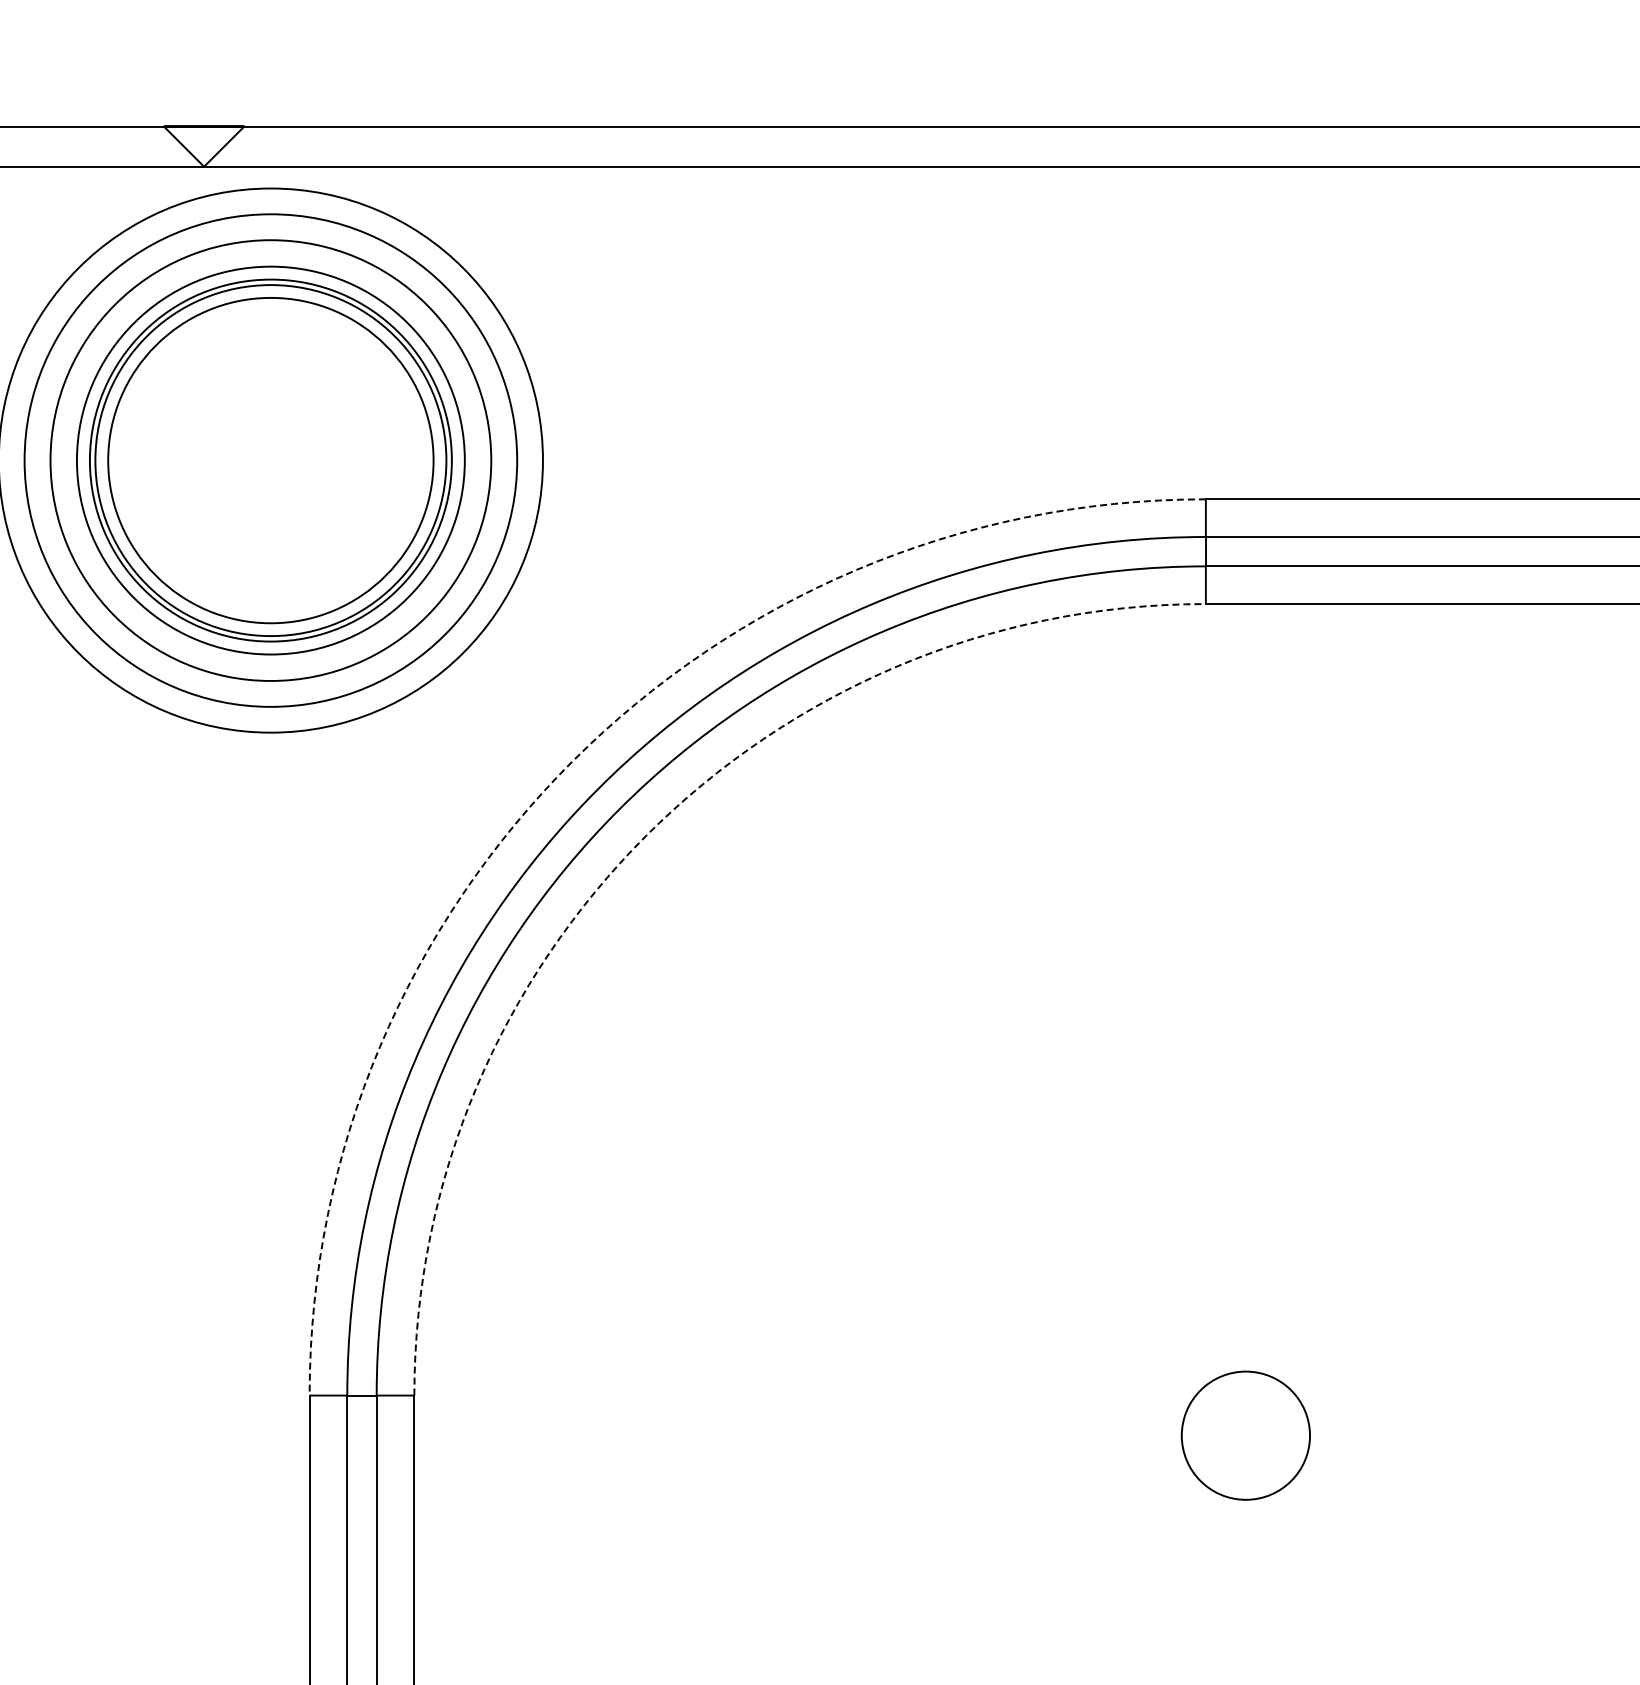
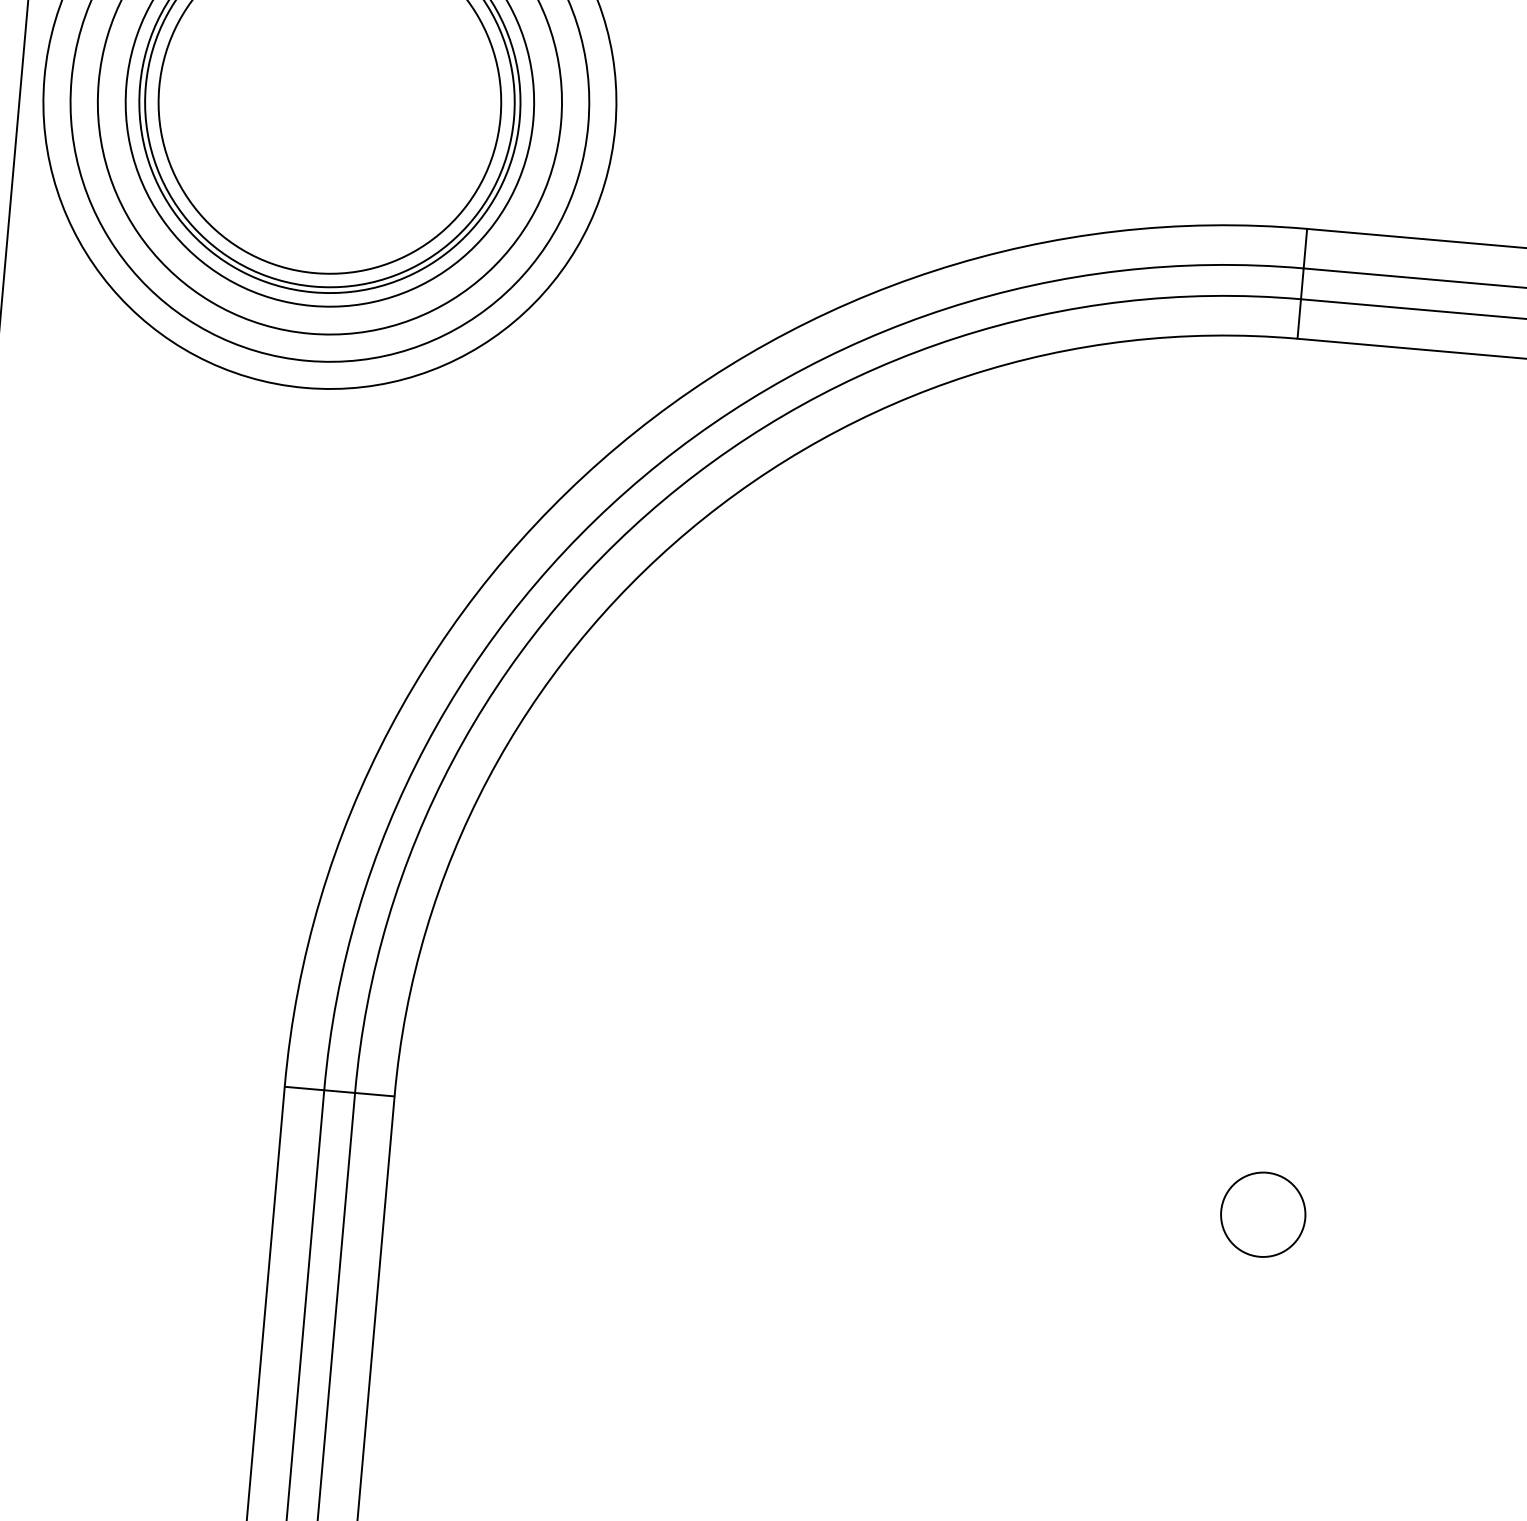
arc: (572, 761) -> (618, 445), dashed -> solid
arc: (646, 835) -> (689, 530), dashed -> solid
circle: (1245, 1435) -> (1262, 1214), size x0.62

